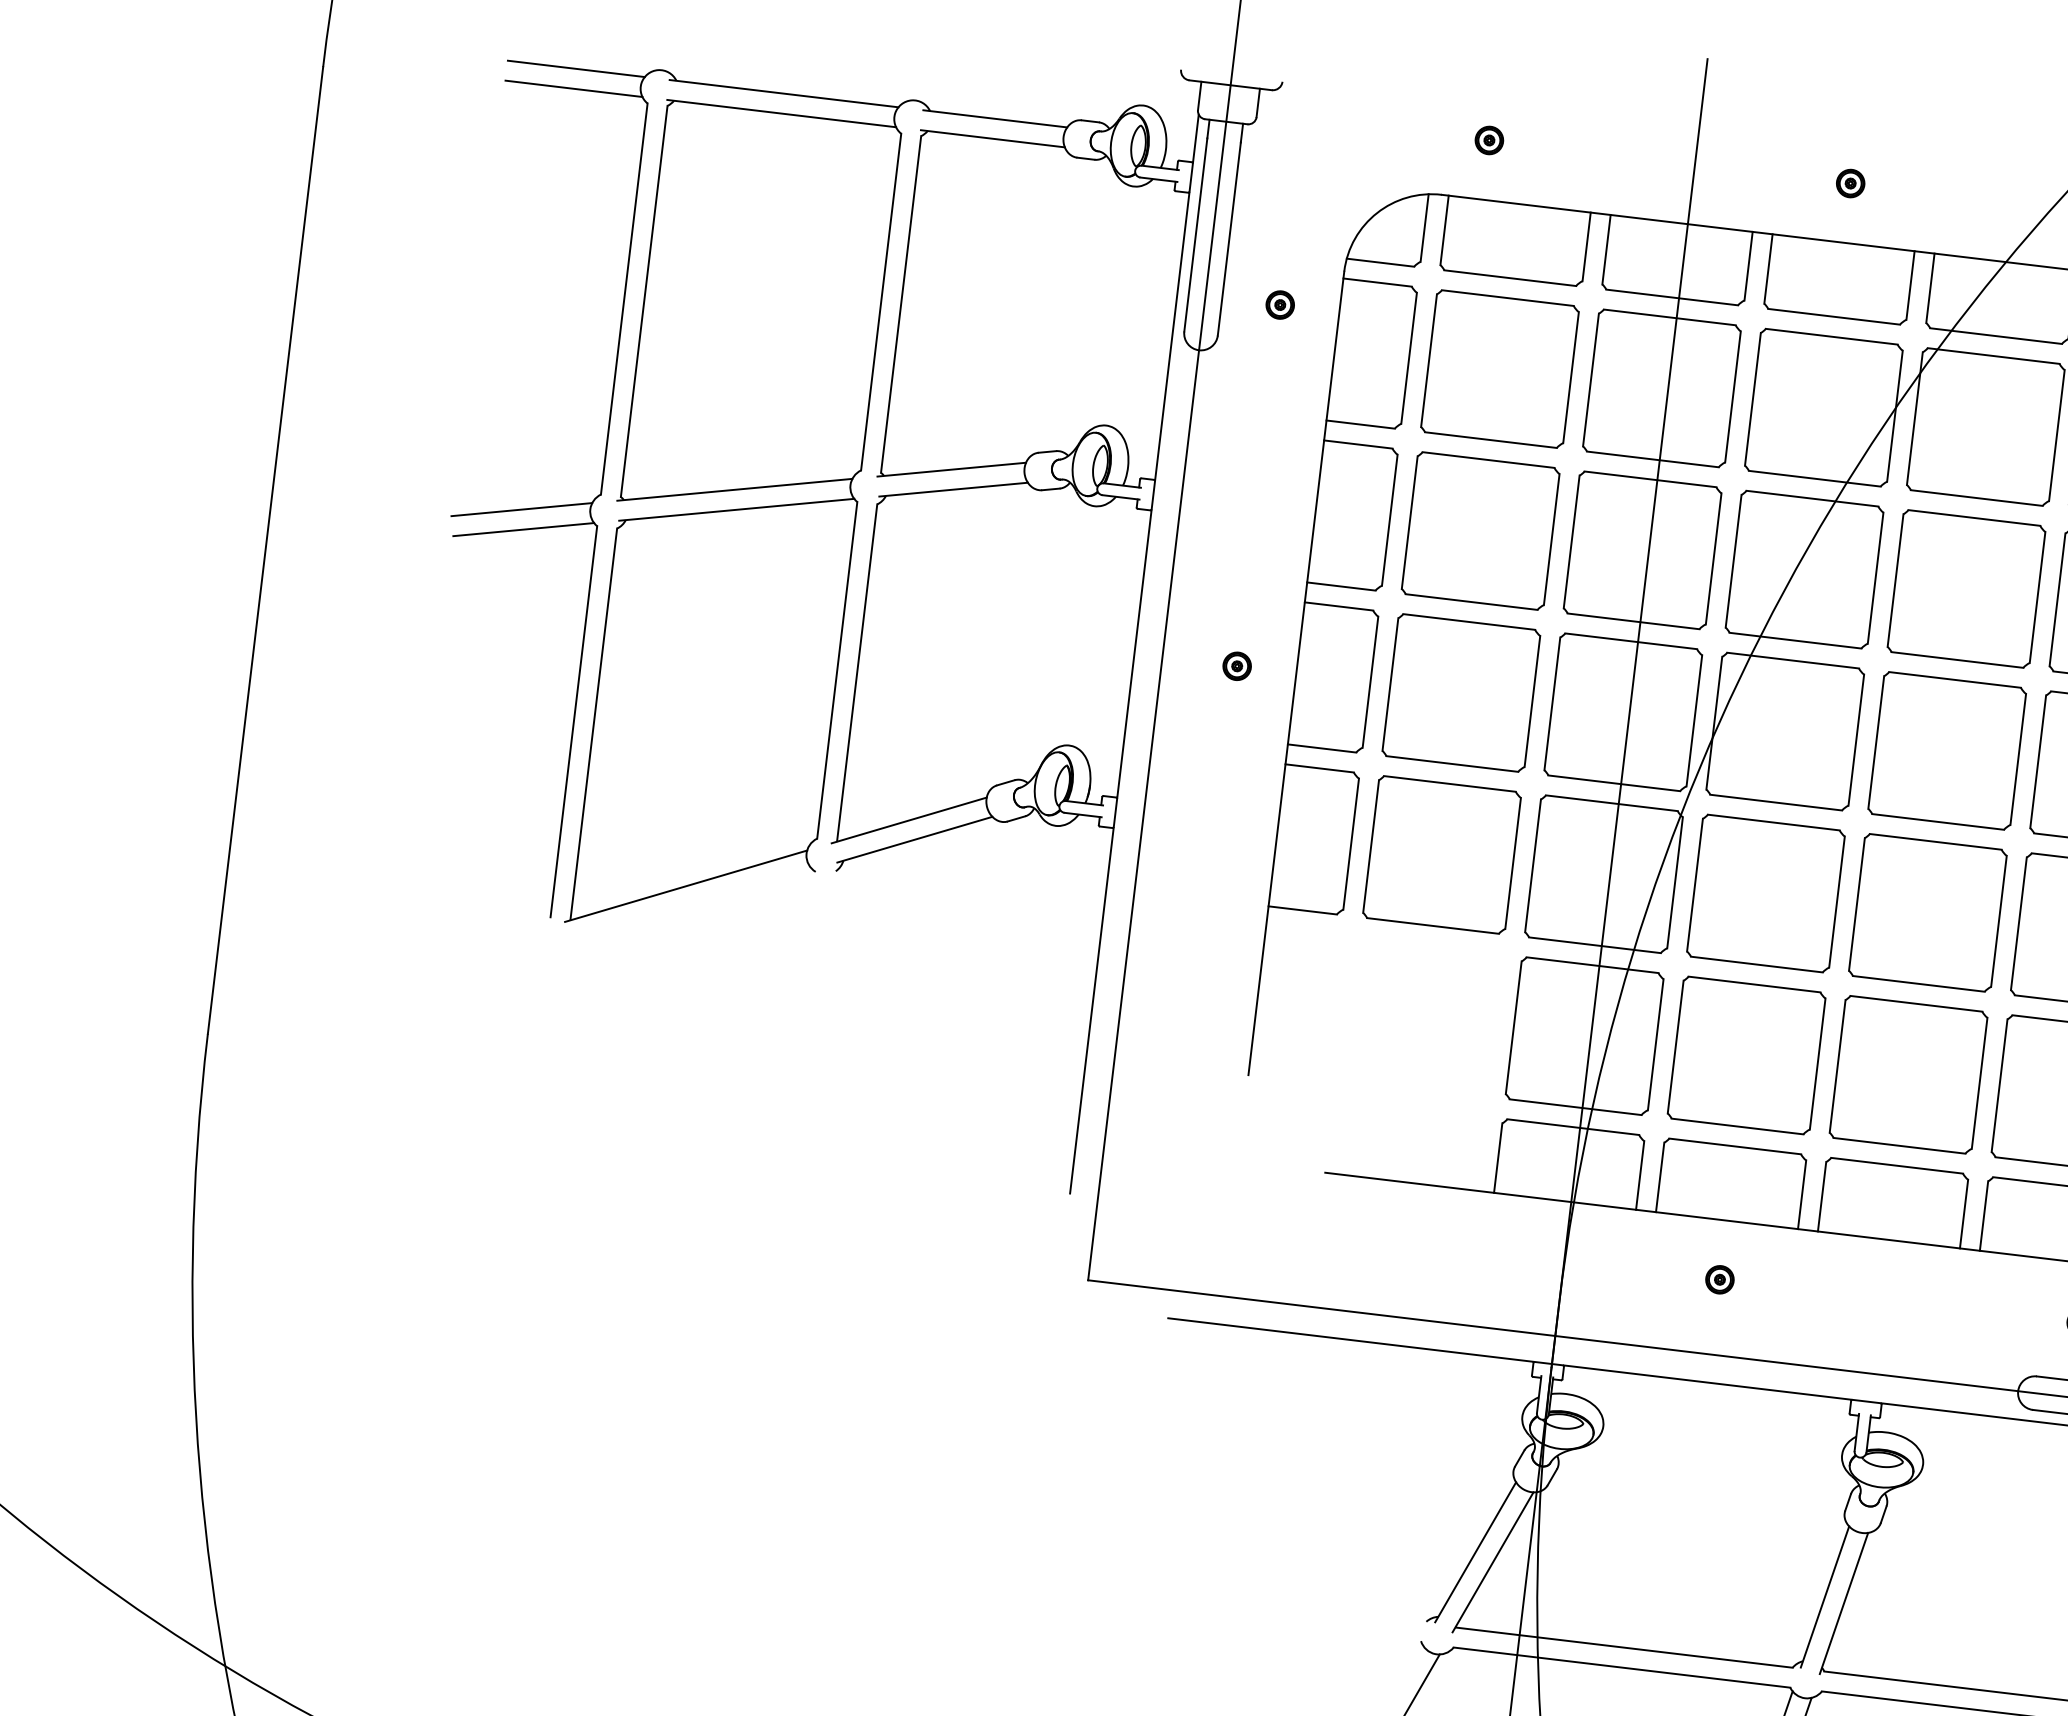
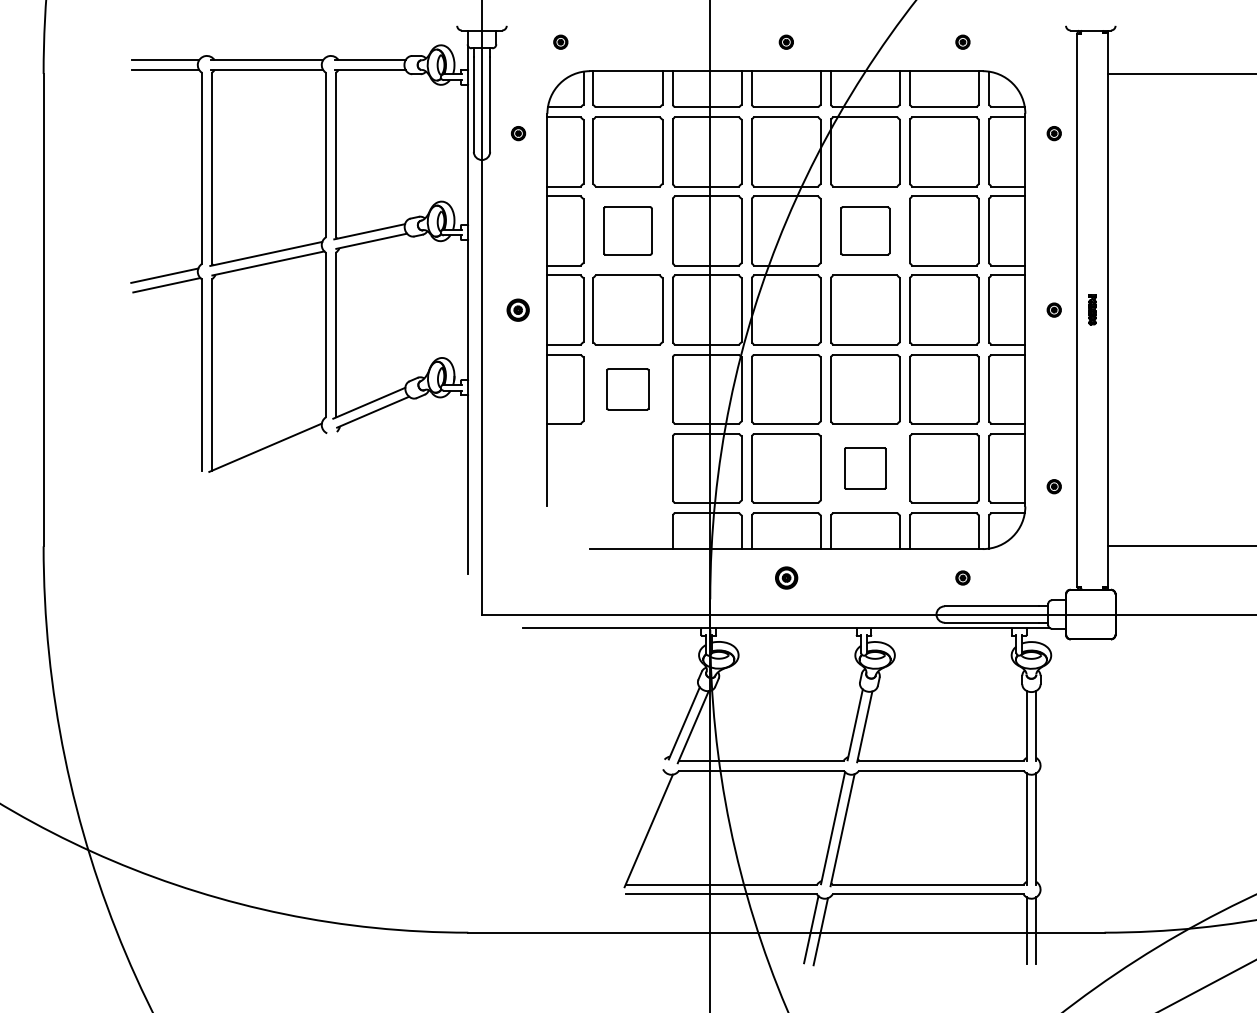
part: (1488, 138) -> (560, 41), moved
part: (1479, 529) -> (627, 230), size x0.7
part: (1966, 588) -> (865, 230), size x0.7
part: (1237, 665) -> (518, 309), size x1.6
part: (1440, 855) -> (627, 389), size x0.6
part: (1908, 1075) -> (865, 468), size x0.6
part: (1718, 1278) -> (785, 577), size x1.6

